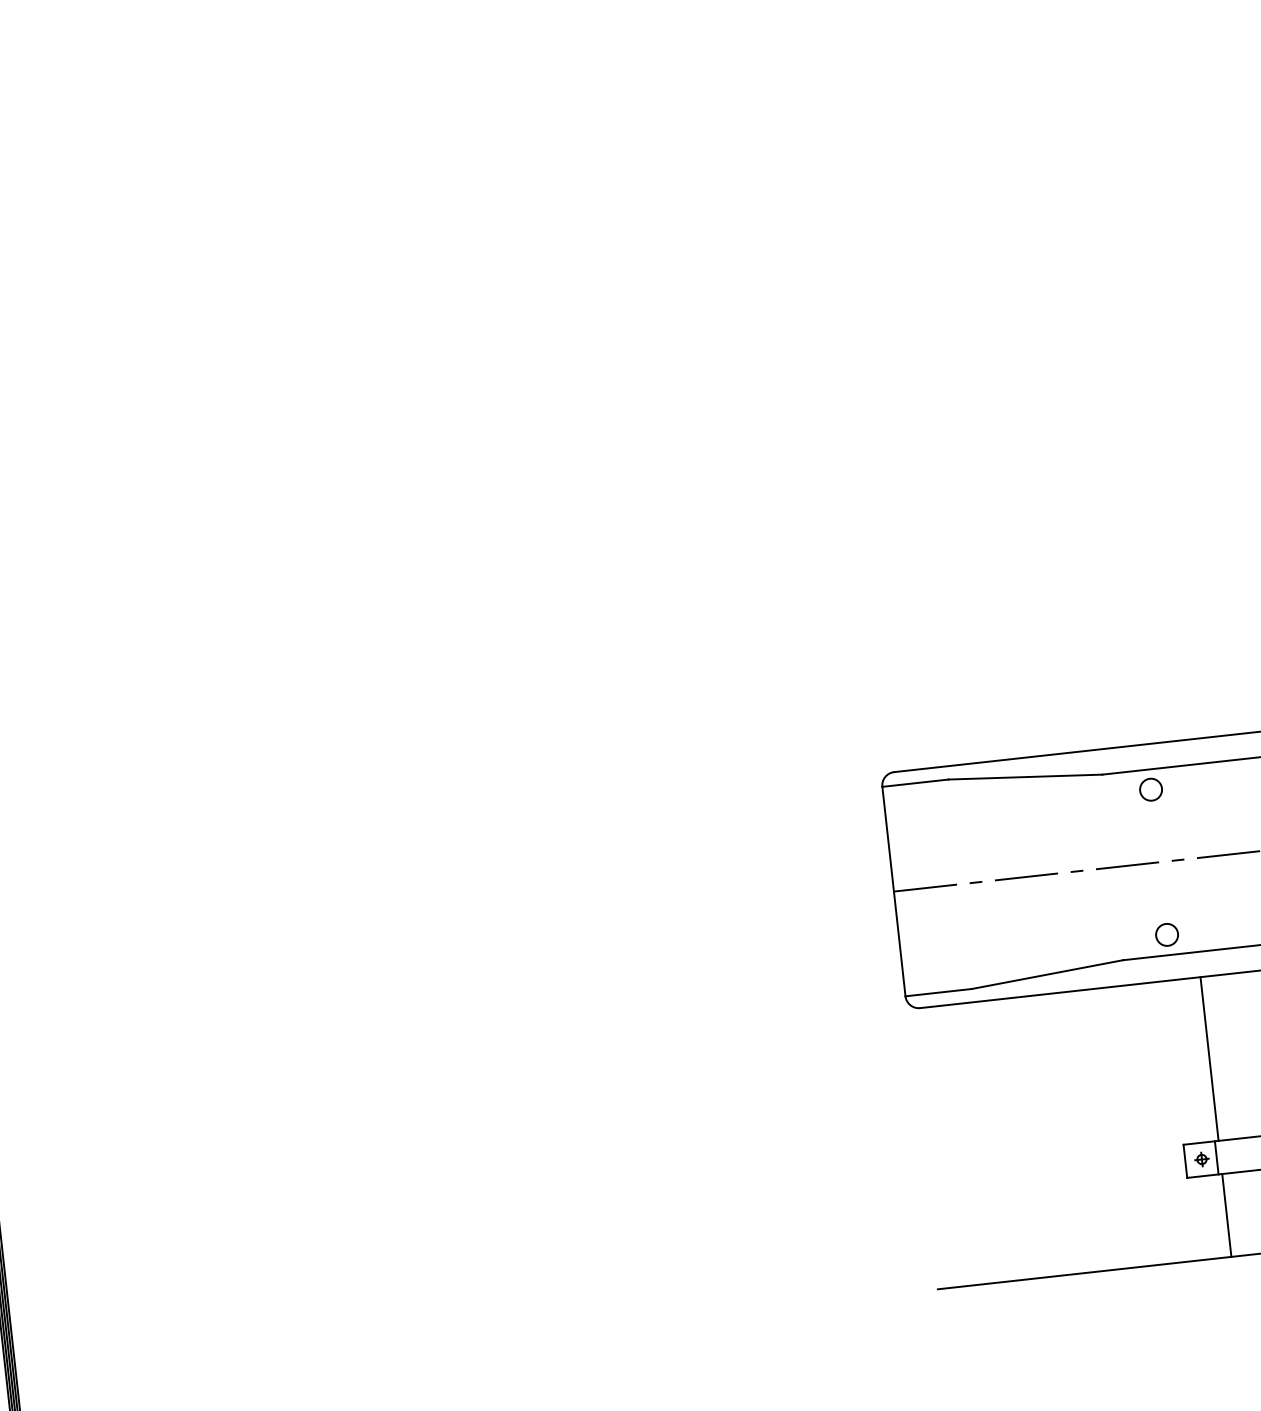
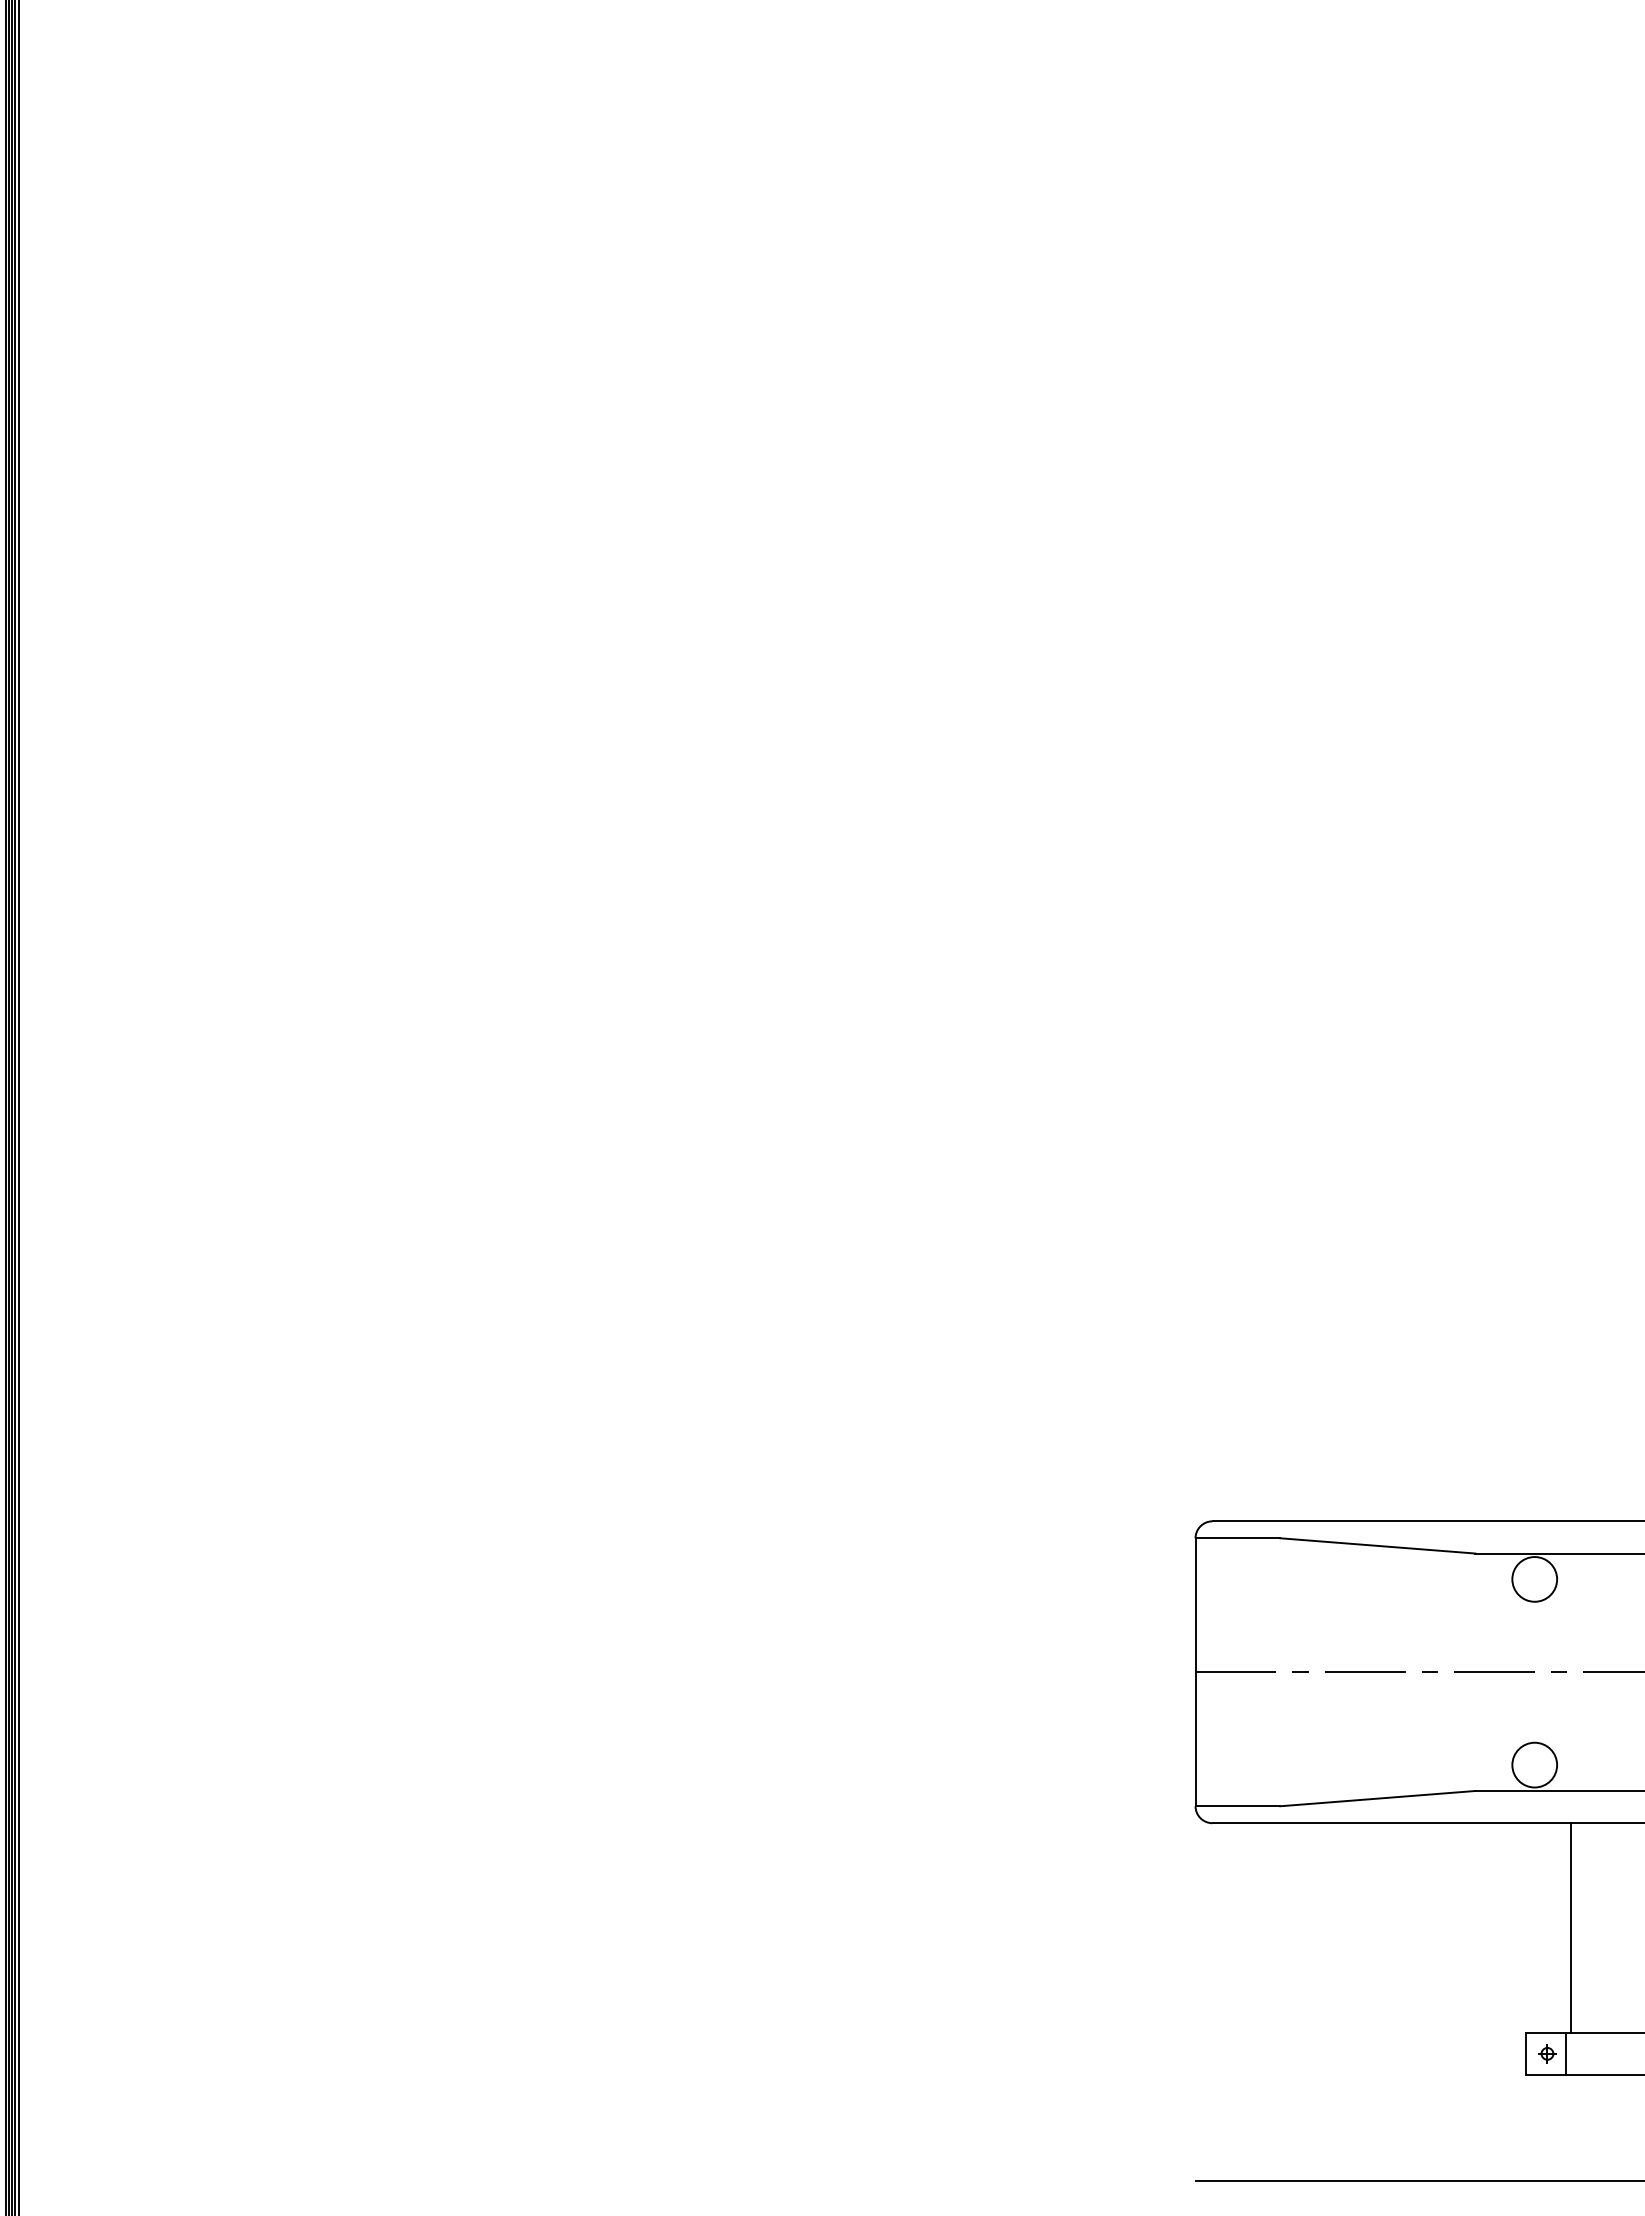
circle: (1150, 789) -> (1534, 1579), size x1.6
circle: (1166, 935) -> (1534, 1765), size x1.6
line: (1227, 1215) -> (1571, 2128), removed

